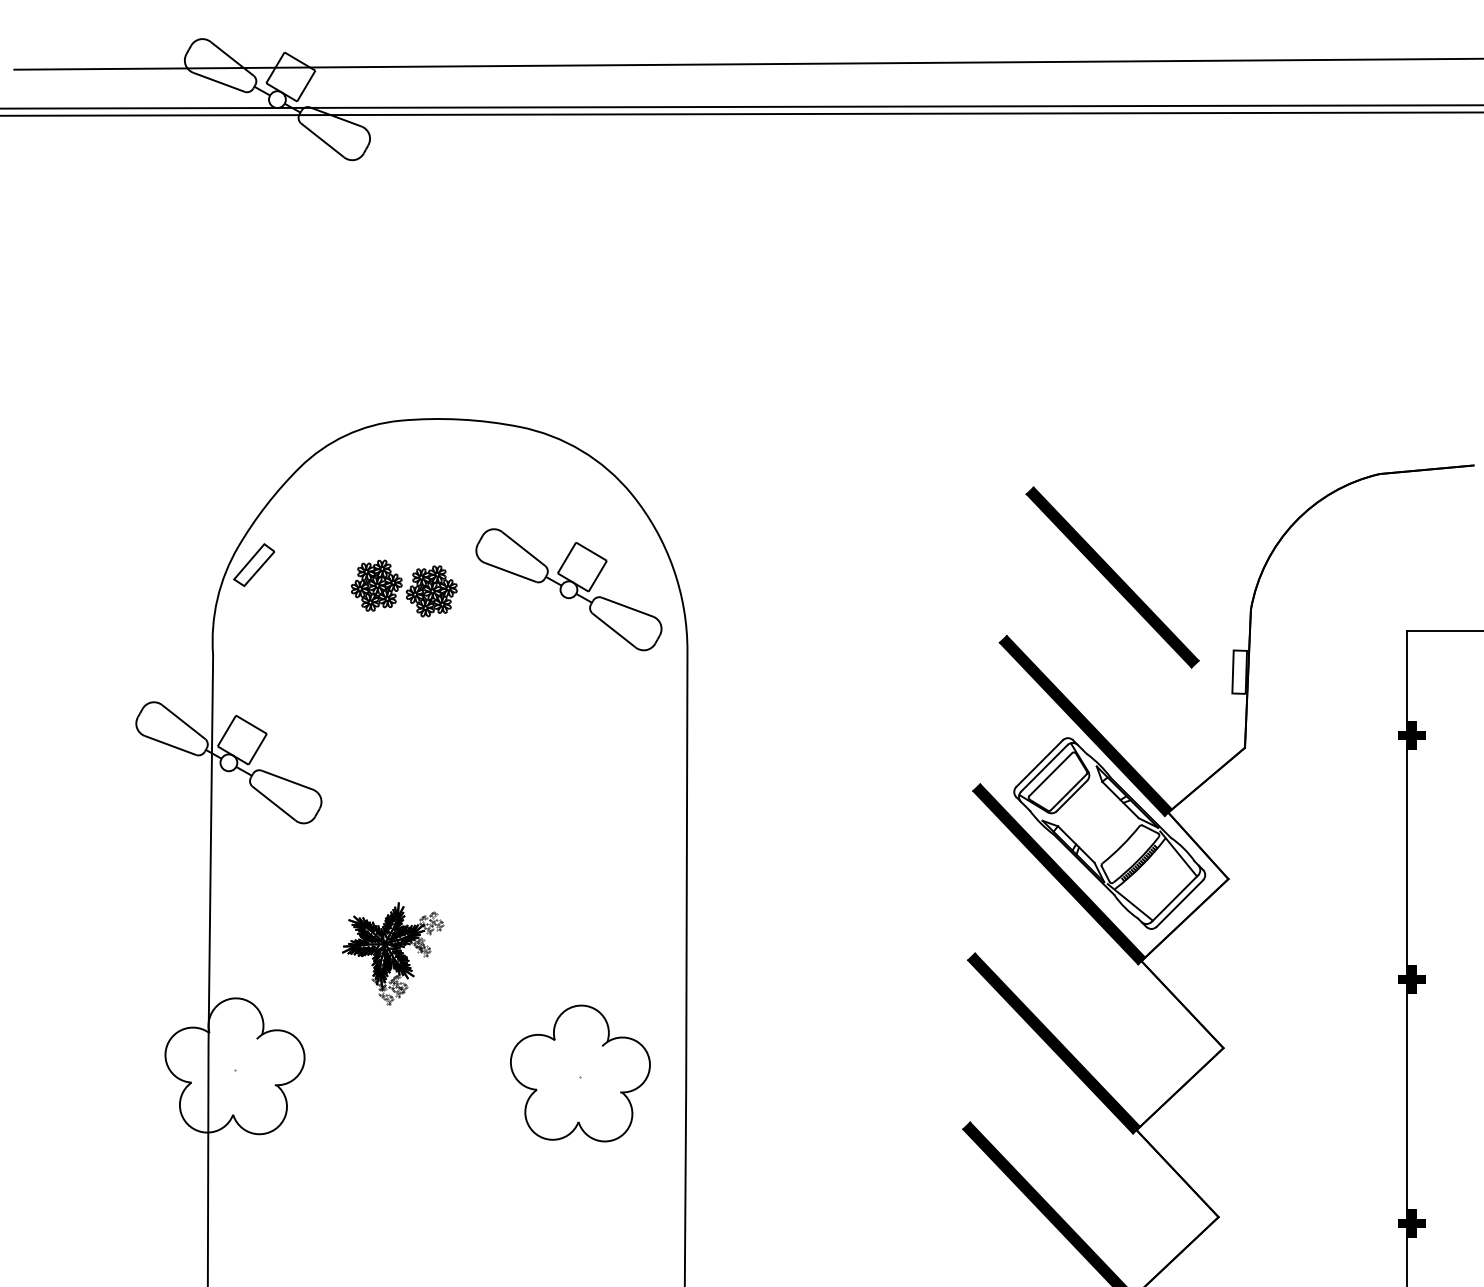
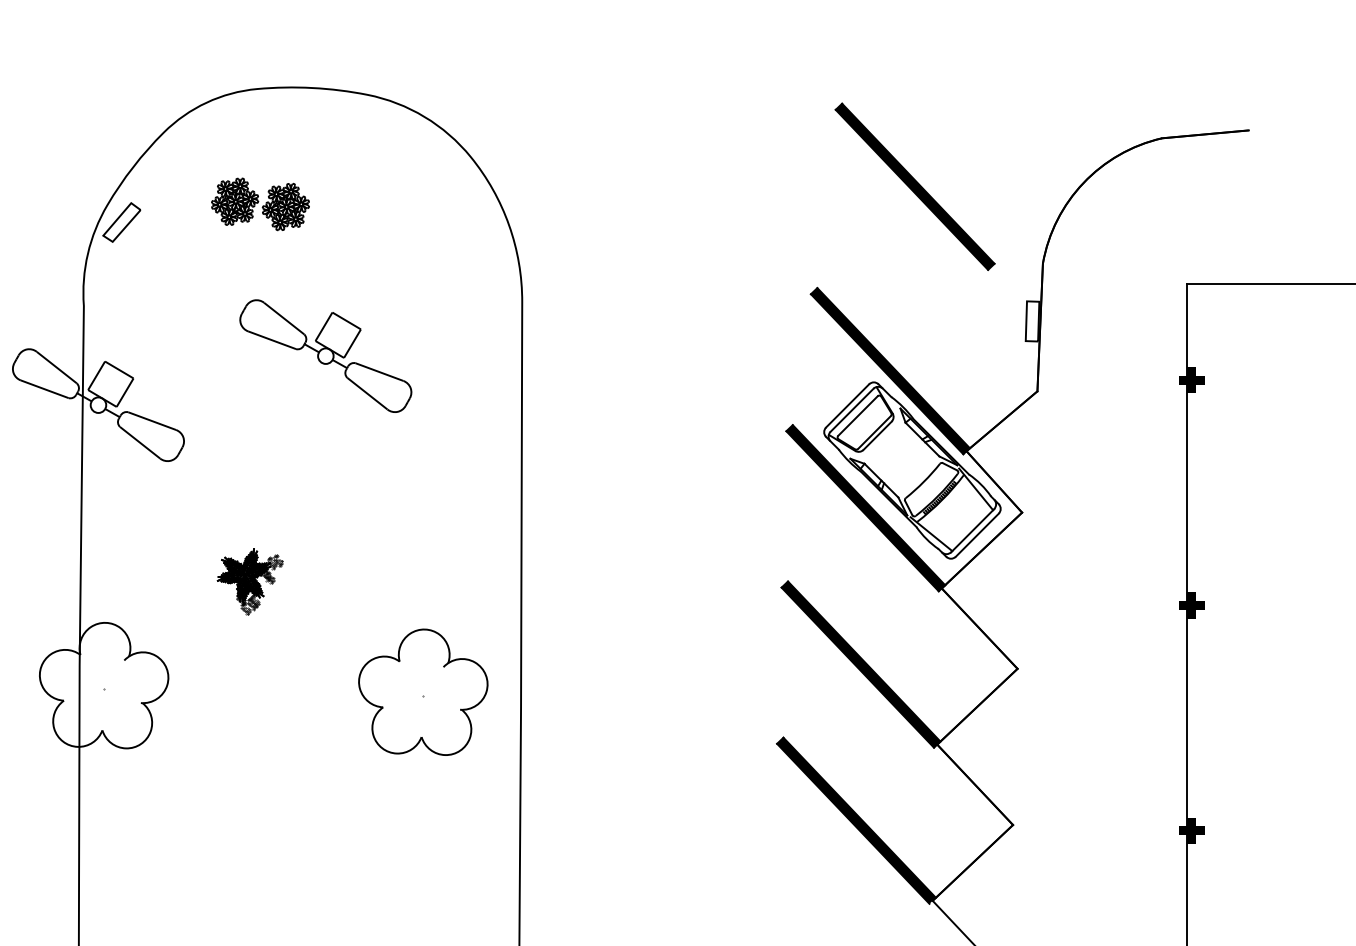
part: (1112, 577) -> (915, 186), moved
part: (403, 588) -> (259, 204), moved
part: (568, 589) -> (325, 355), moved
part: (393, 953) -> (250, 581), size x0.7

